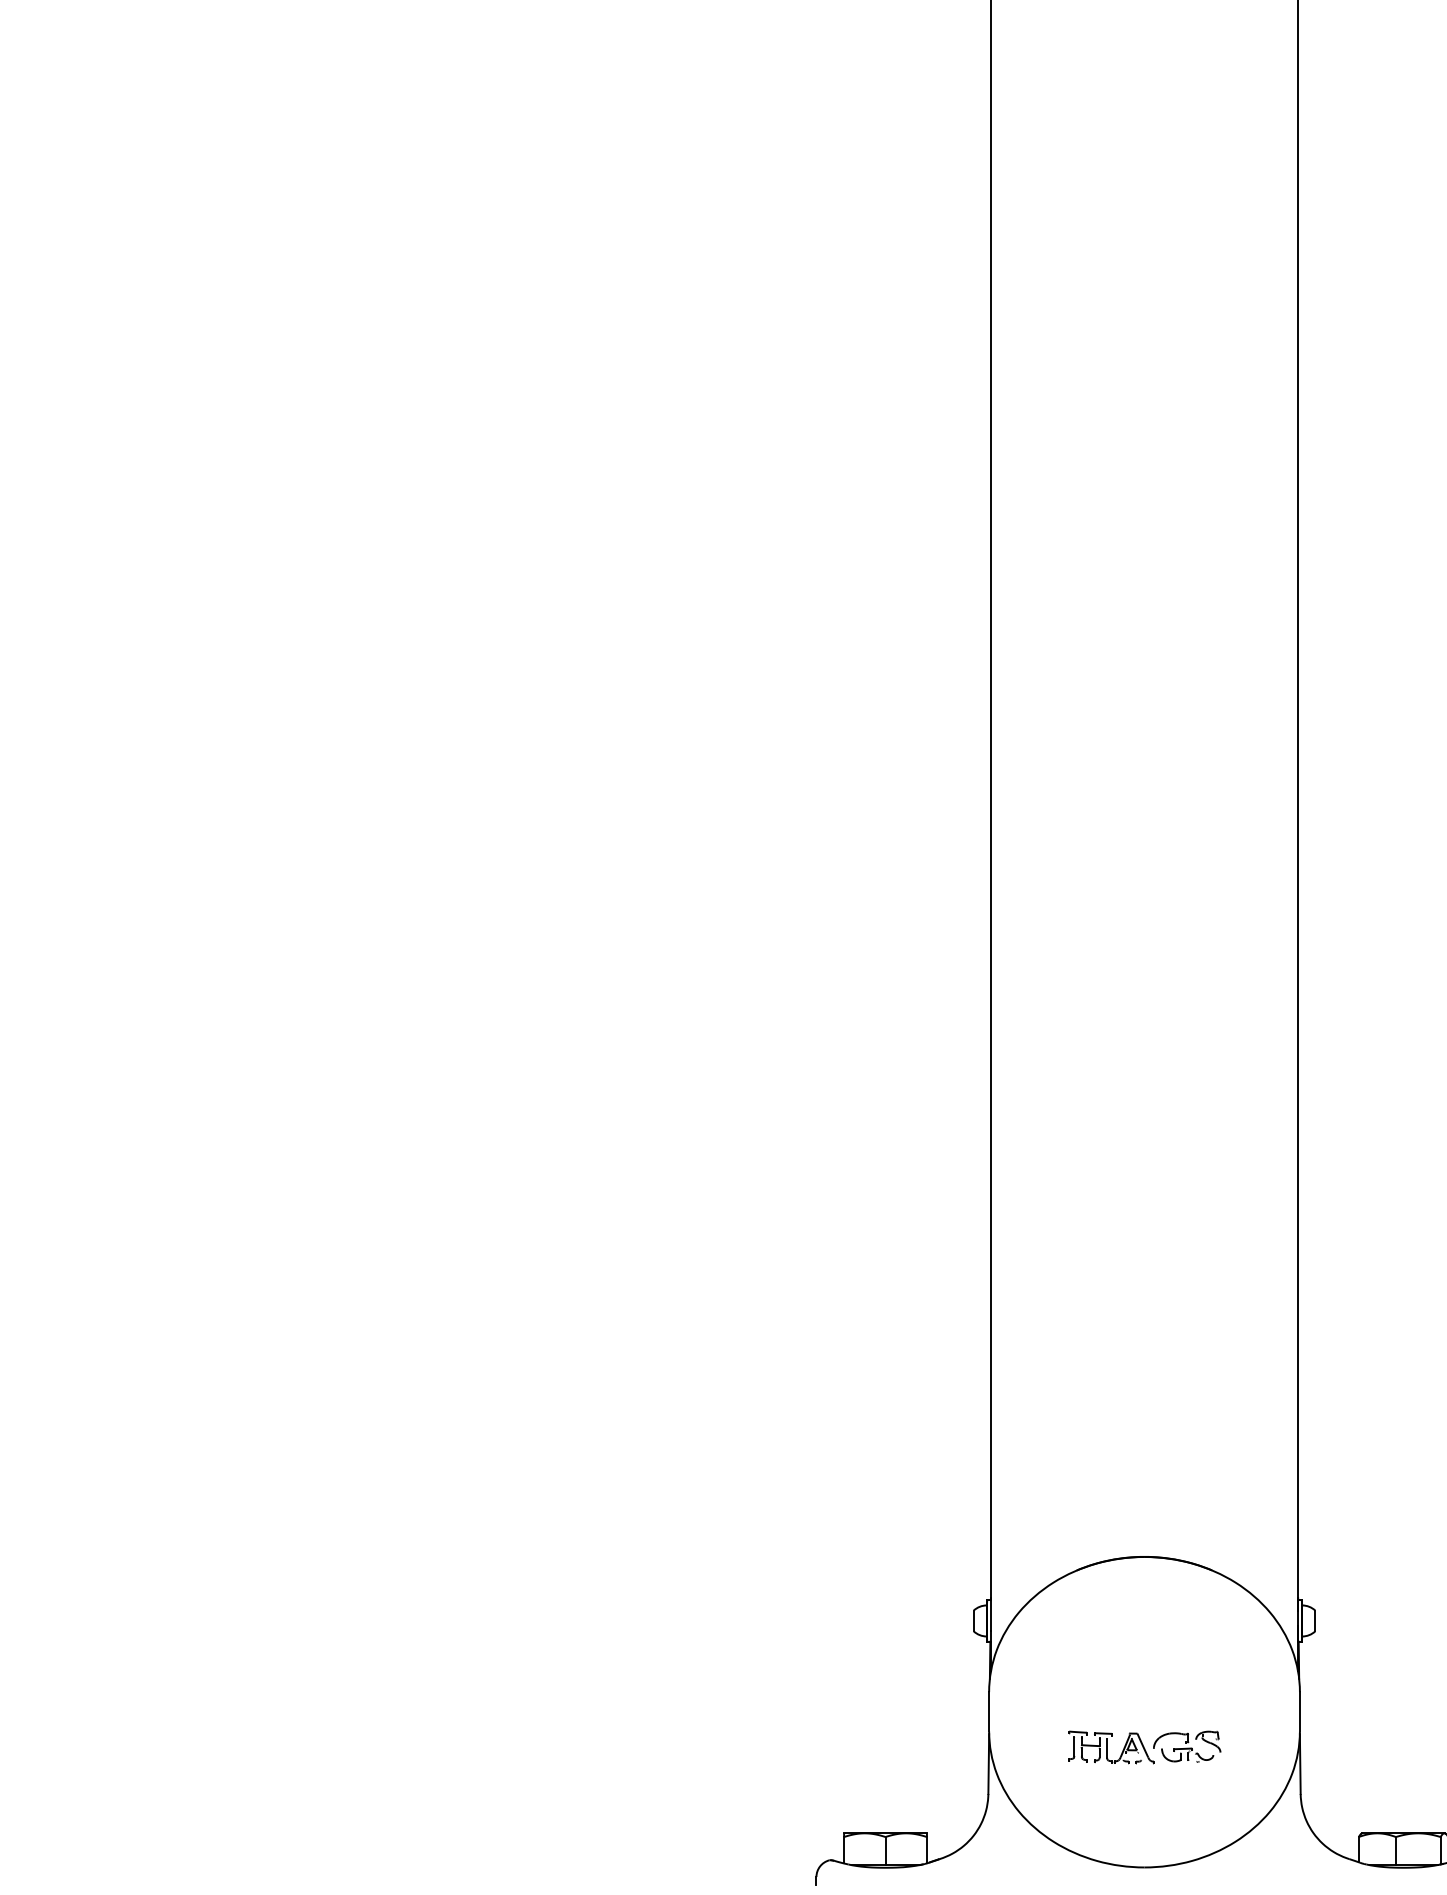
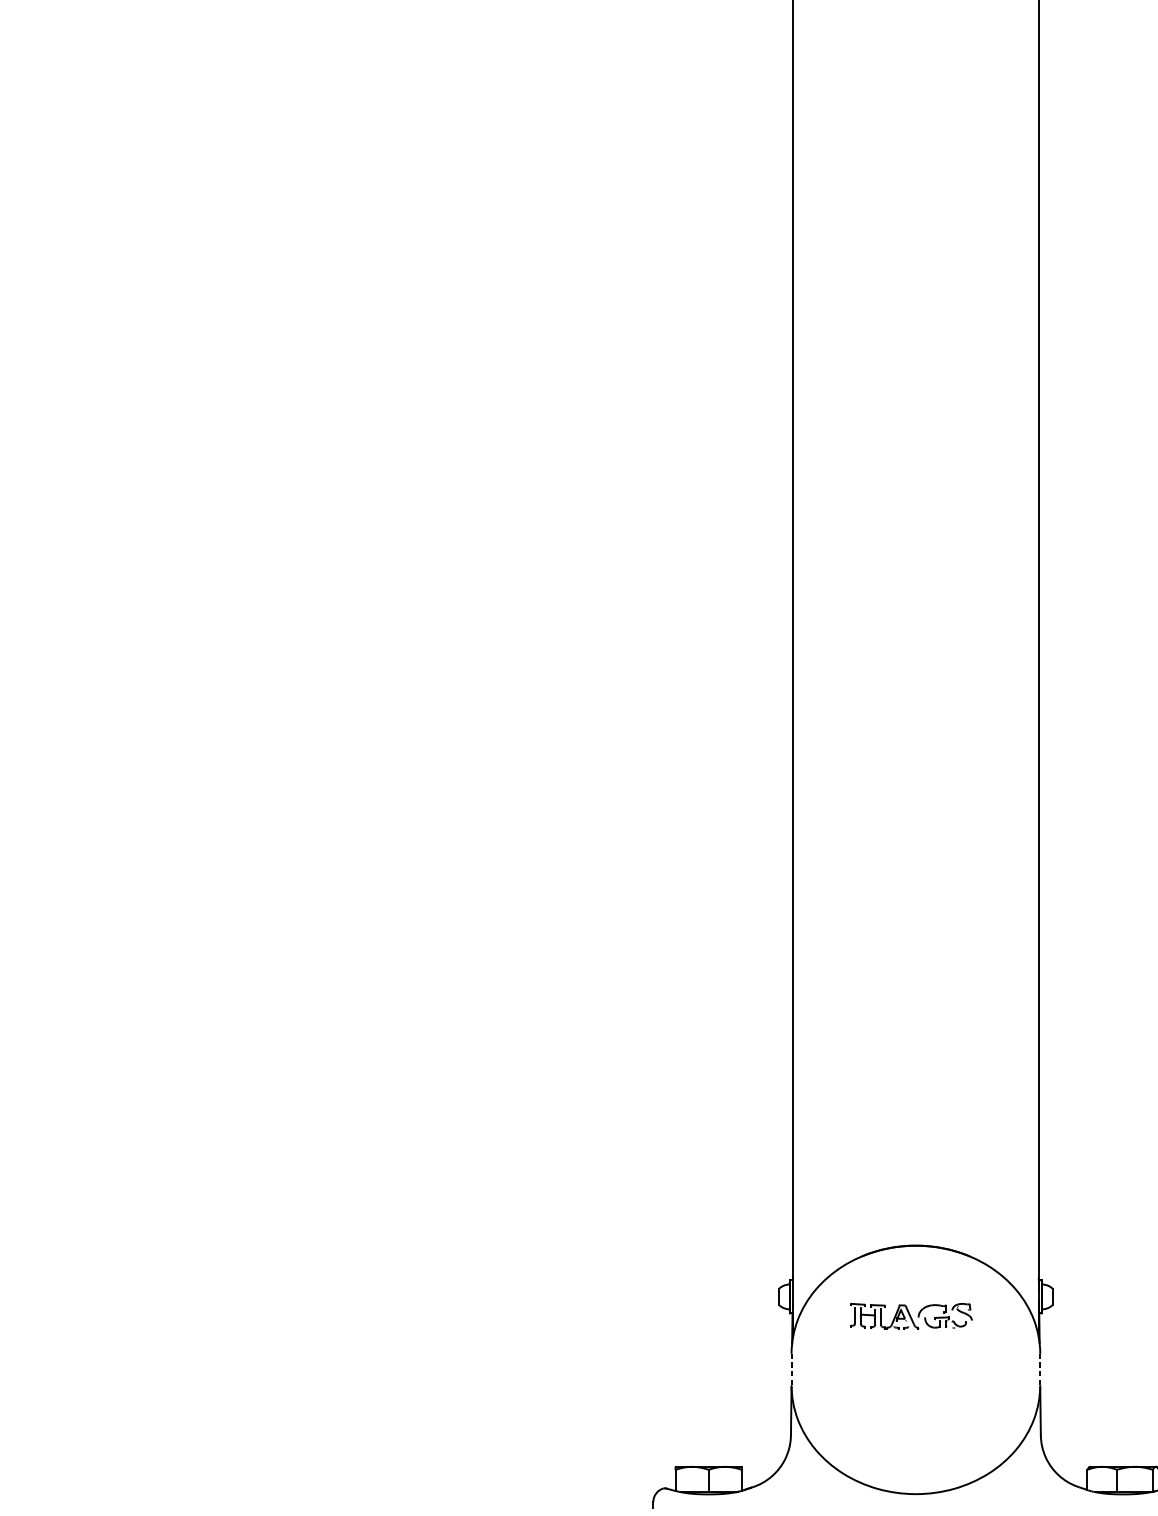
line: (989, 1711) -> (791, 1369), solid -> dashed
line: (1299, 1711) -> (1039, 1369), solid -> dashed
part: (1144, 1747) -> (911, 1316), moved

